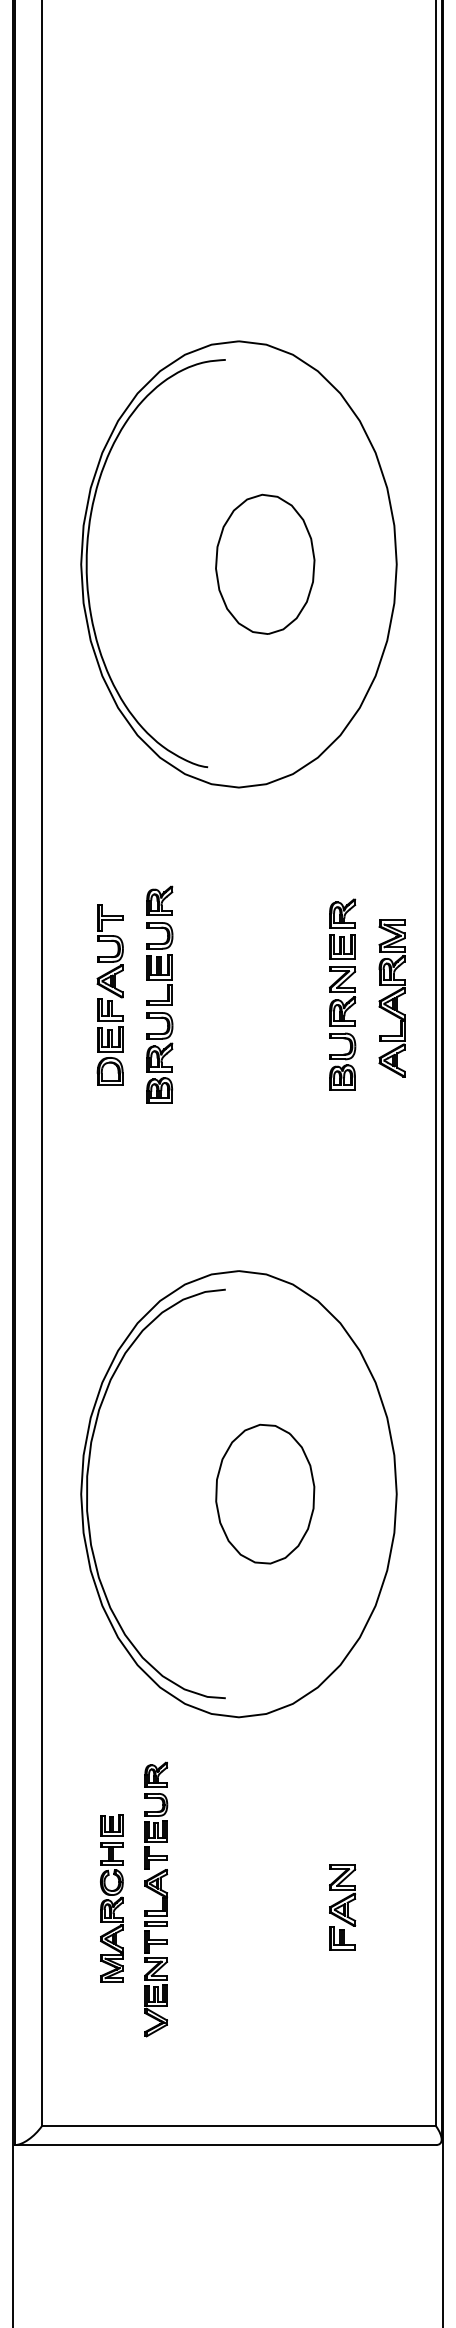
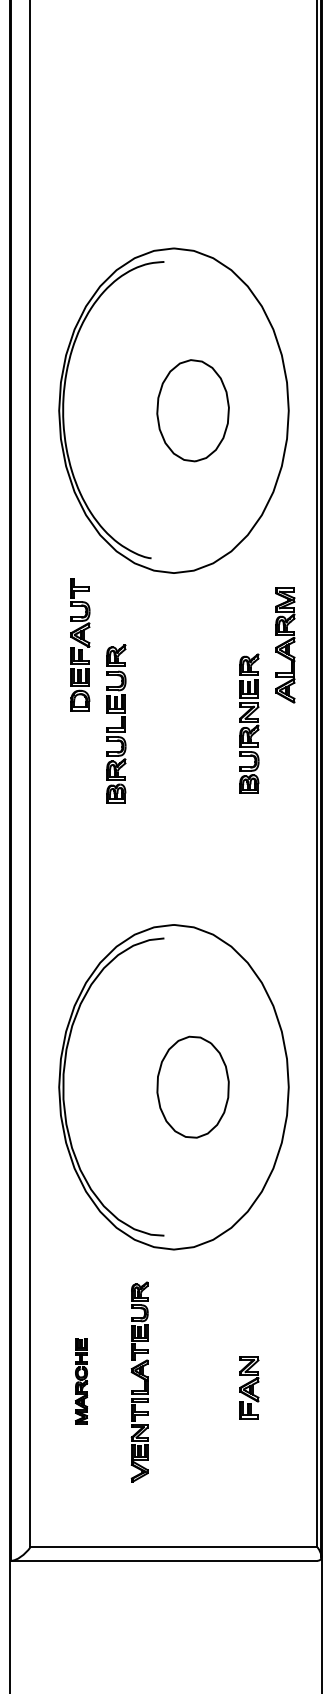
part: (110, 994) -> (80, 644), moved
part: (392, 998) -> (285, 645), moved
part: (111, 1898) -> (81, 1381), size x0.7
part: (155, 1898) -> (139, 1381), moved

